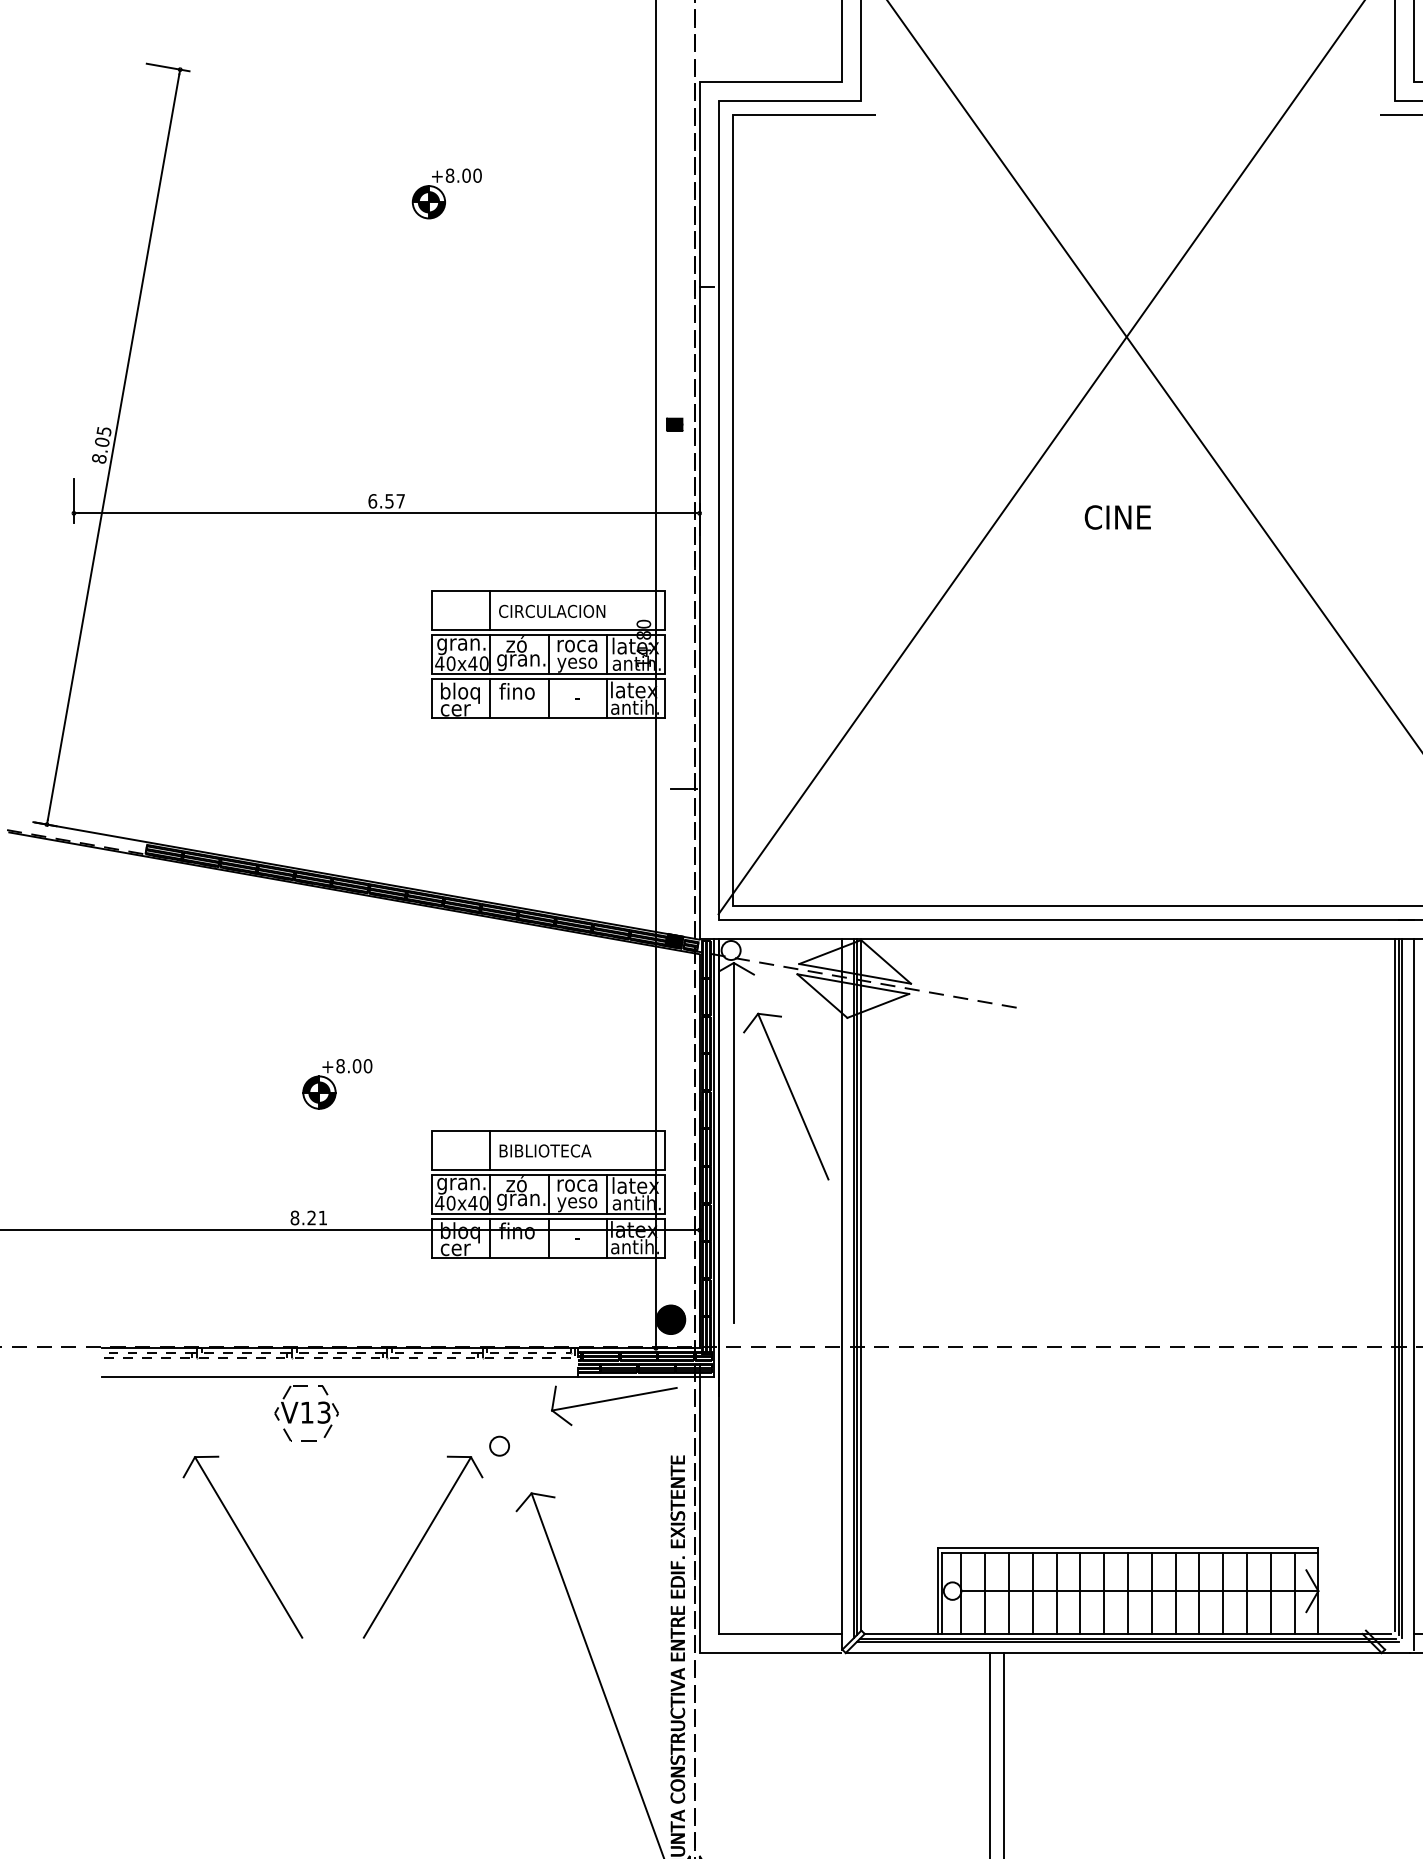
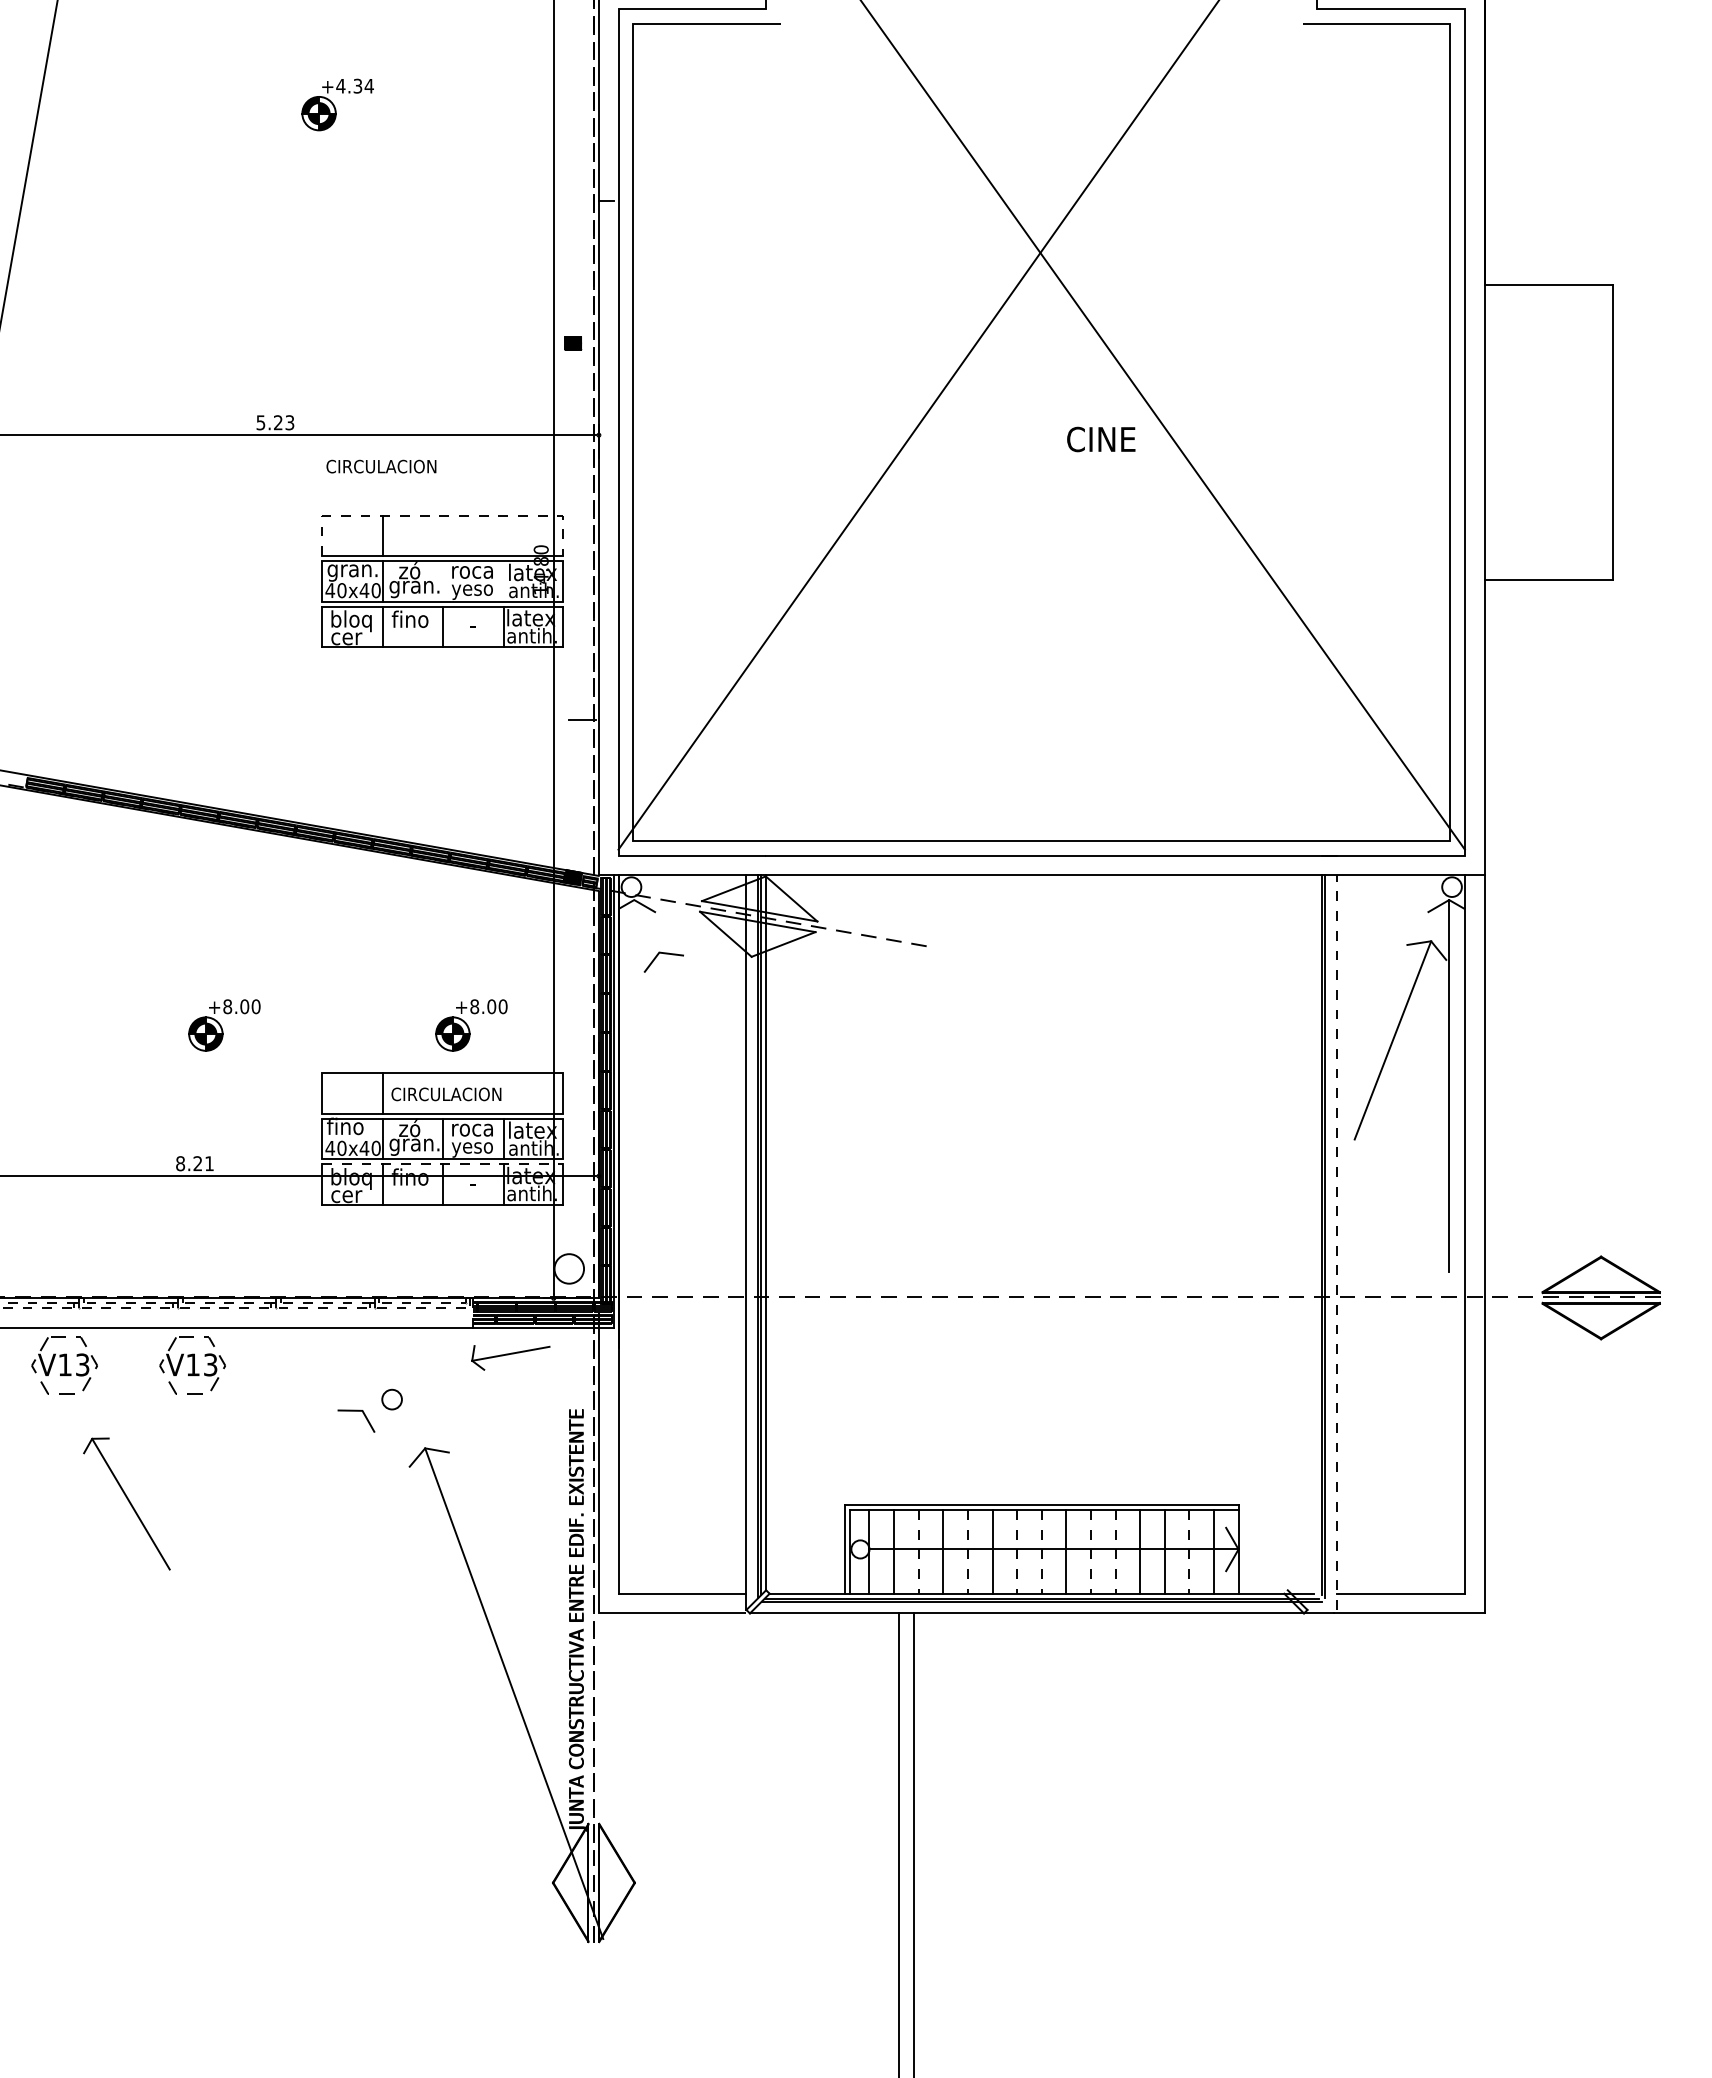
text: (463, 175) -> (354, 85), +8.00 -> +4.34
text: (386, 501) -> (275, 422), 6.57 -> 5.23
text: (1118, 517) -> (1101, 439), moved
line: (548, 591) -> (442, 515), solid -> dashed
text: (552, 611) -> (381, 466), moved
line: (549, 654) -> (443, 581), removed
line: (607, 654) -> (503, 581), removed
part: (576, 1084) -> (471, 1025), added
line: (793, 1095) -> (695, 1037), removed
line: (734, 1143) -> (634, 1086), removed
text: (552, 1151) -> (446, 1094), BIBLIOTECA -> CIRCULACION
text: (461, 1183) -> (352, 1128), gran. -> fino
line: (548, 1218) -> (442, 1164), solid -> dashed
line: (1394, 1284) -> (1317, 1232), removed
line: (1413, 1294) -> (1336, 1242), solid -> dashed
hatch: (671, 1319) -> (569, 1268), removed
part: (614, 1405) -> (510, 1357), size x0.6
part: (182, 1413) -> (64, 1365), added
part: (242, 1546) -> (126, 1503), size x0.7
line: (416, 1546) -> (306, 1503), removed
line: (1008, 1593) -> (918, 1551), solid -> dashed
line: (1056, 1593) -> (967, 1551), solid -> dashed
line: (1104, 1593) -> (1017, 1551), solid -> dashed
line: (1127, 1593) -> (1041, 1551), solid -> dashed
line: (1175, 1593) -> (1090, 1551), solid -> dashed
line: (1199, 1593) -> (1115, 1551), solid -> dashed
line: (1270, 1593) -> (1189, 1551), solid -> dashed

